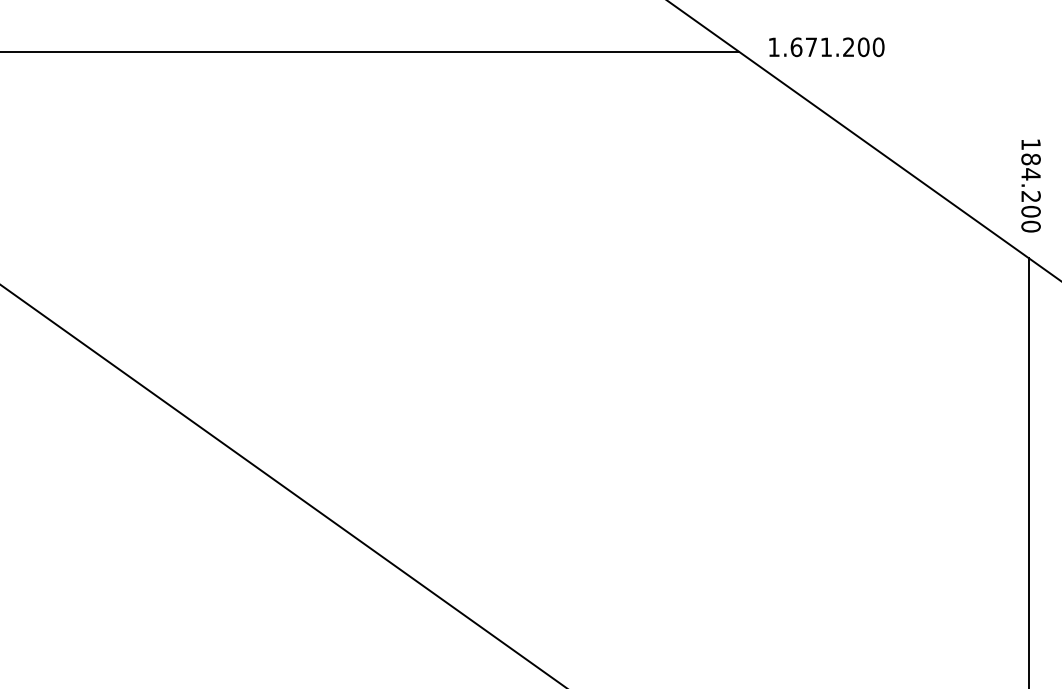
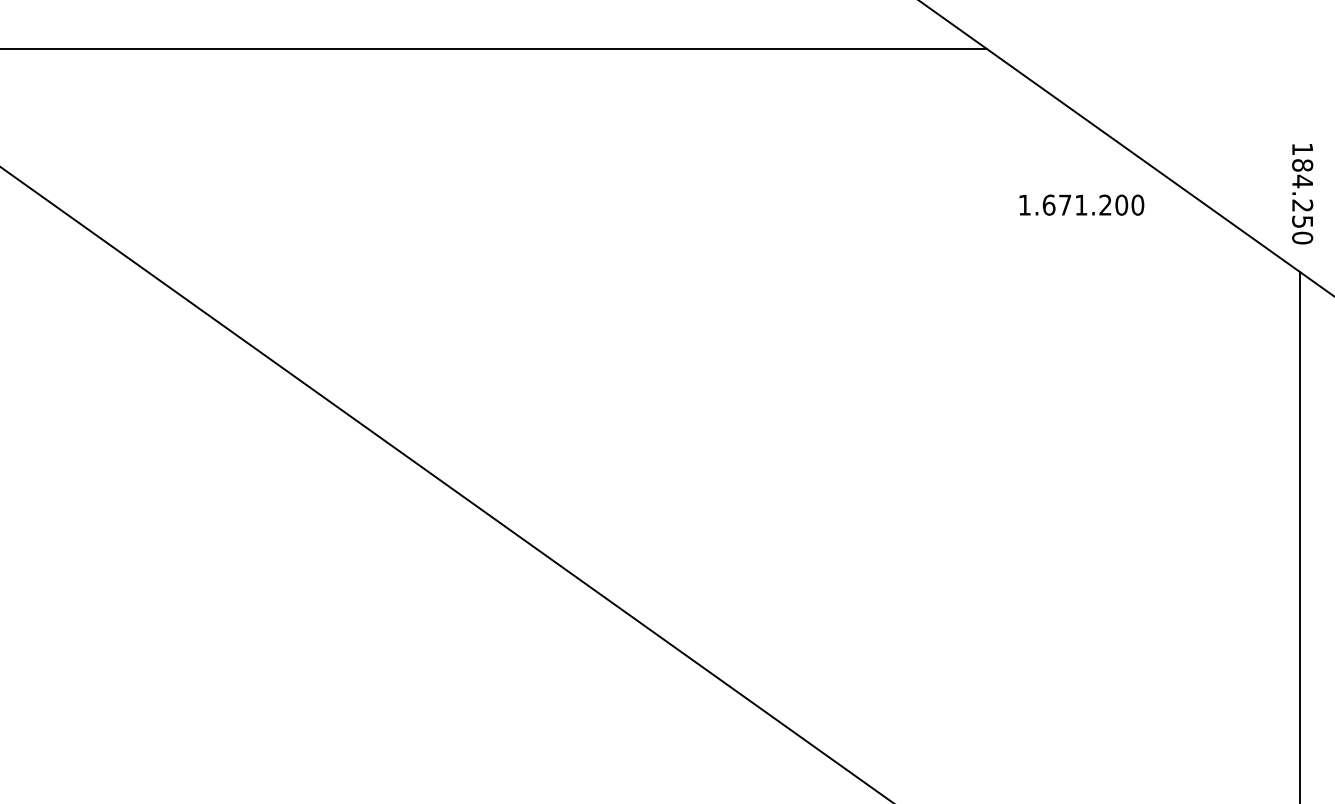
text: (826, 46) -> (1081, 204), moved
text: (1030, 211) -> (1302, 221), 184.200 -> 184.250

